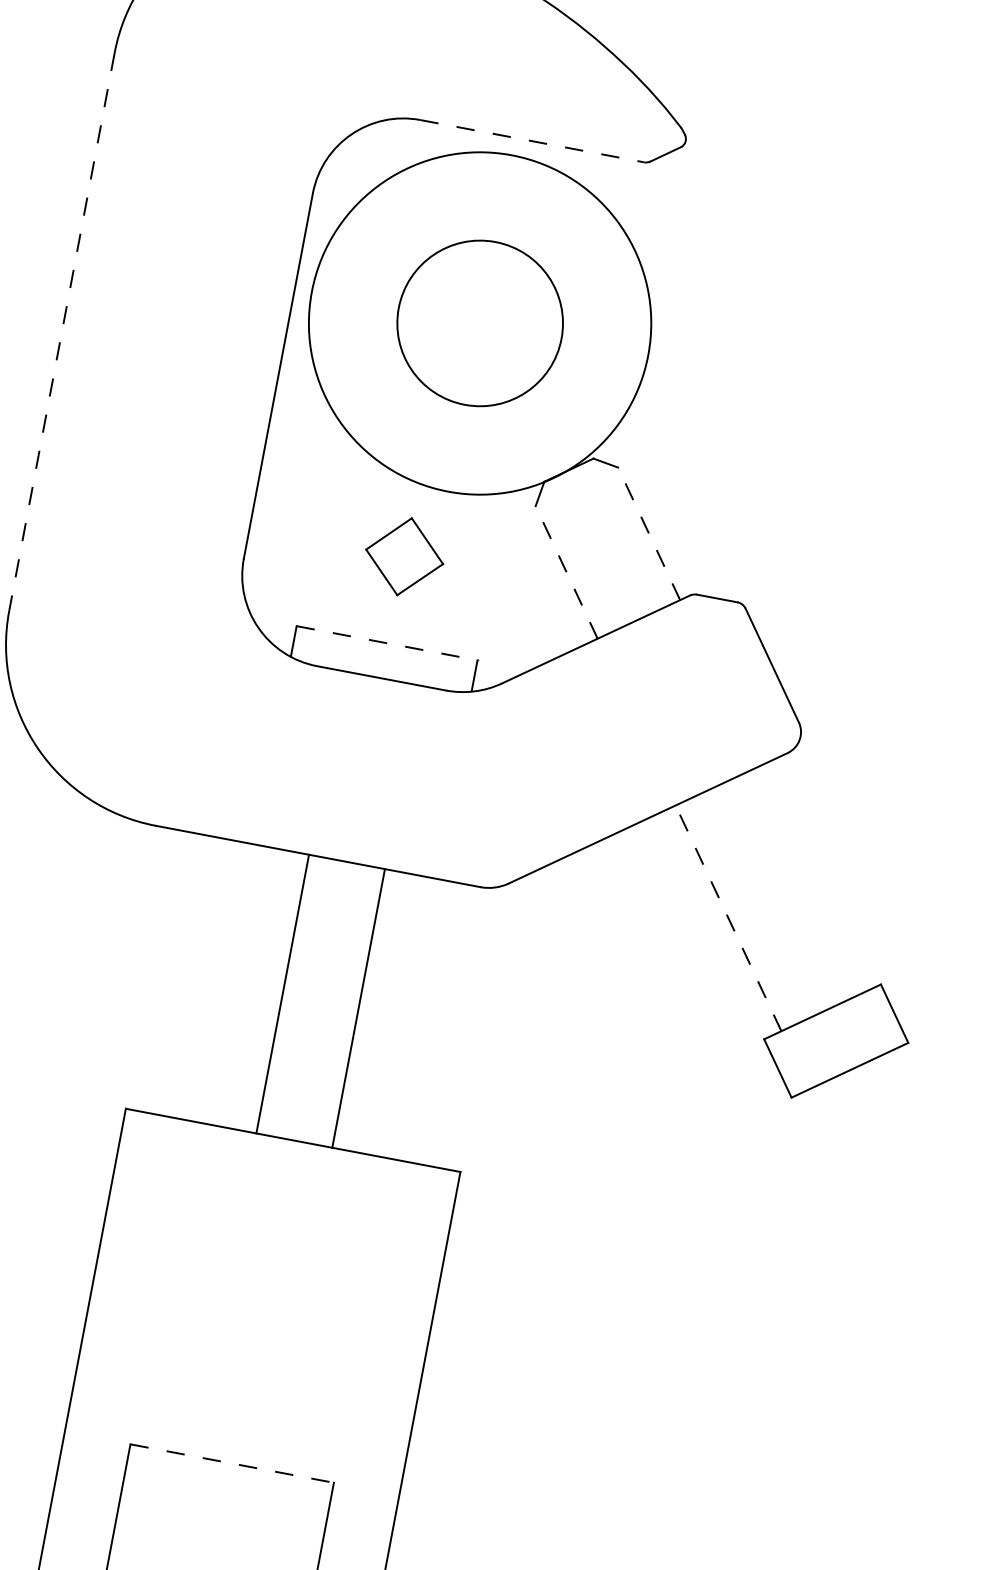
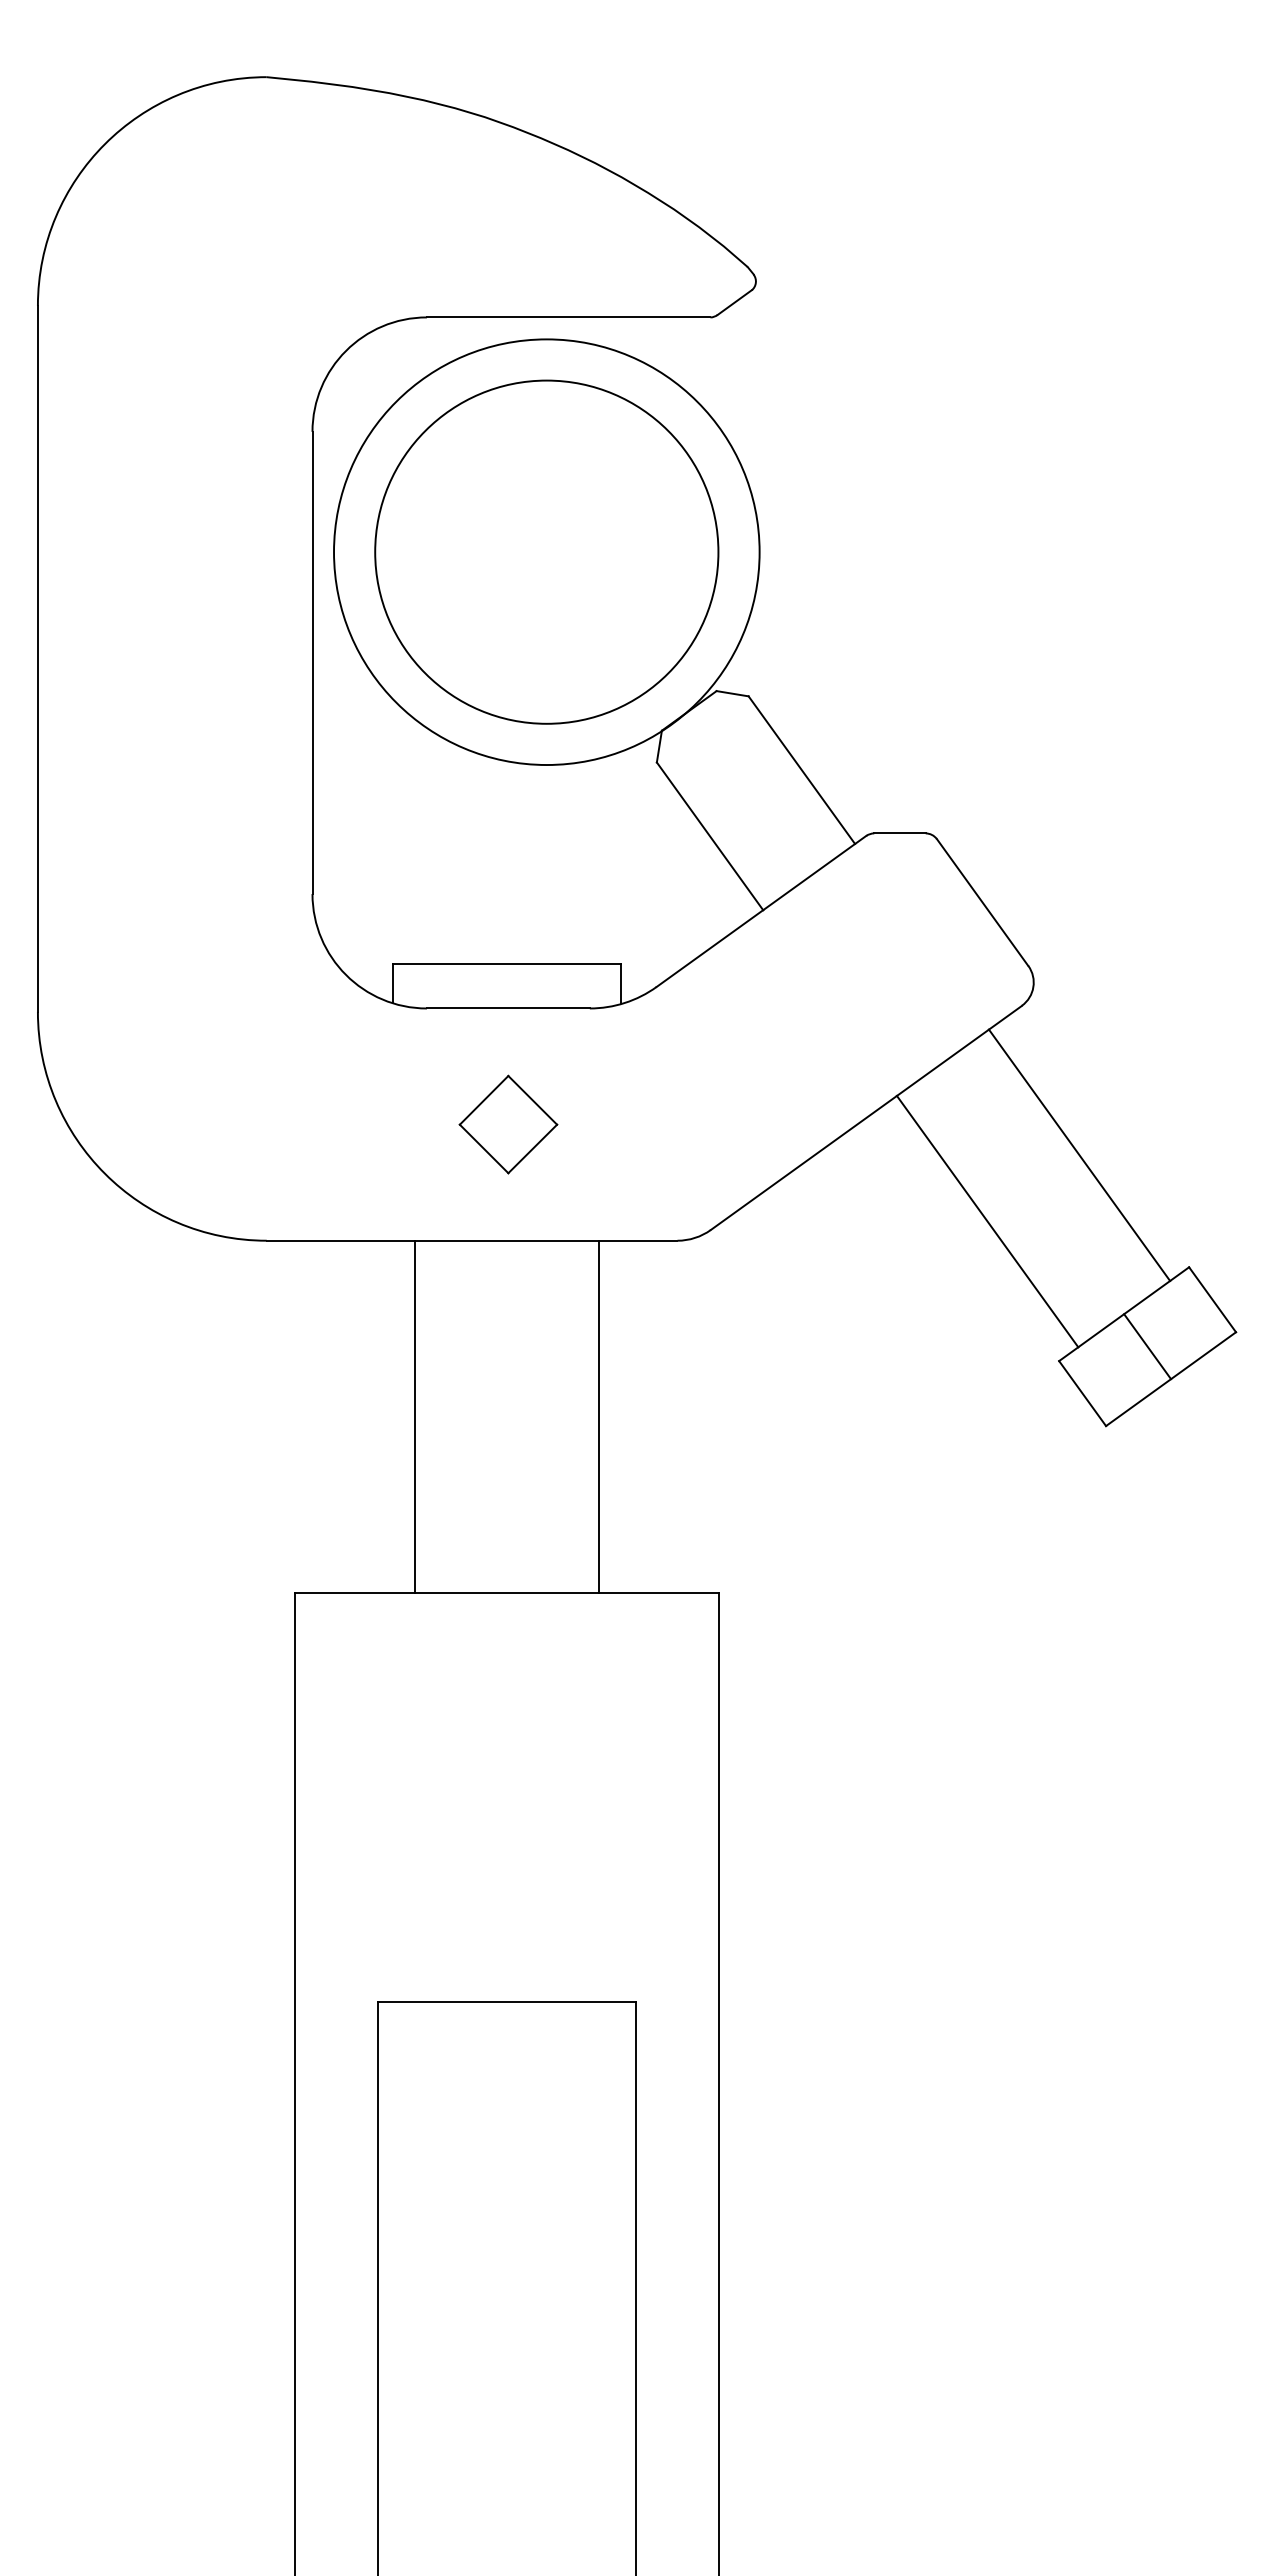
line: (532, 141) -> (568, 317), dashed -> solid
circle: (479, 322) -> (546, 551), size x1.67
line: (61, 331) -> (37, 658), dashed -> solid
line: (648, 534) -> (801, 770), dashed -> solid
part: (404, 556) -> (508, 1124), moved
line: (566, 572) -> (709, 836), dashed -> solid
line: (387, 643) -> (507, 964), dashed -> solid
line: (811, 879) -> (1079, 1155), added
line: (728, 918) -> (987, 1221), dashed -> solid
line: (282, 993) -> (415, 1416), moved
line: (358, 1008) -> (598, 1416), moved
line: (836, 1040) -> (1147, 1346), added
line: (232, 1463) -> (507, 2002), dashed -> solid

